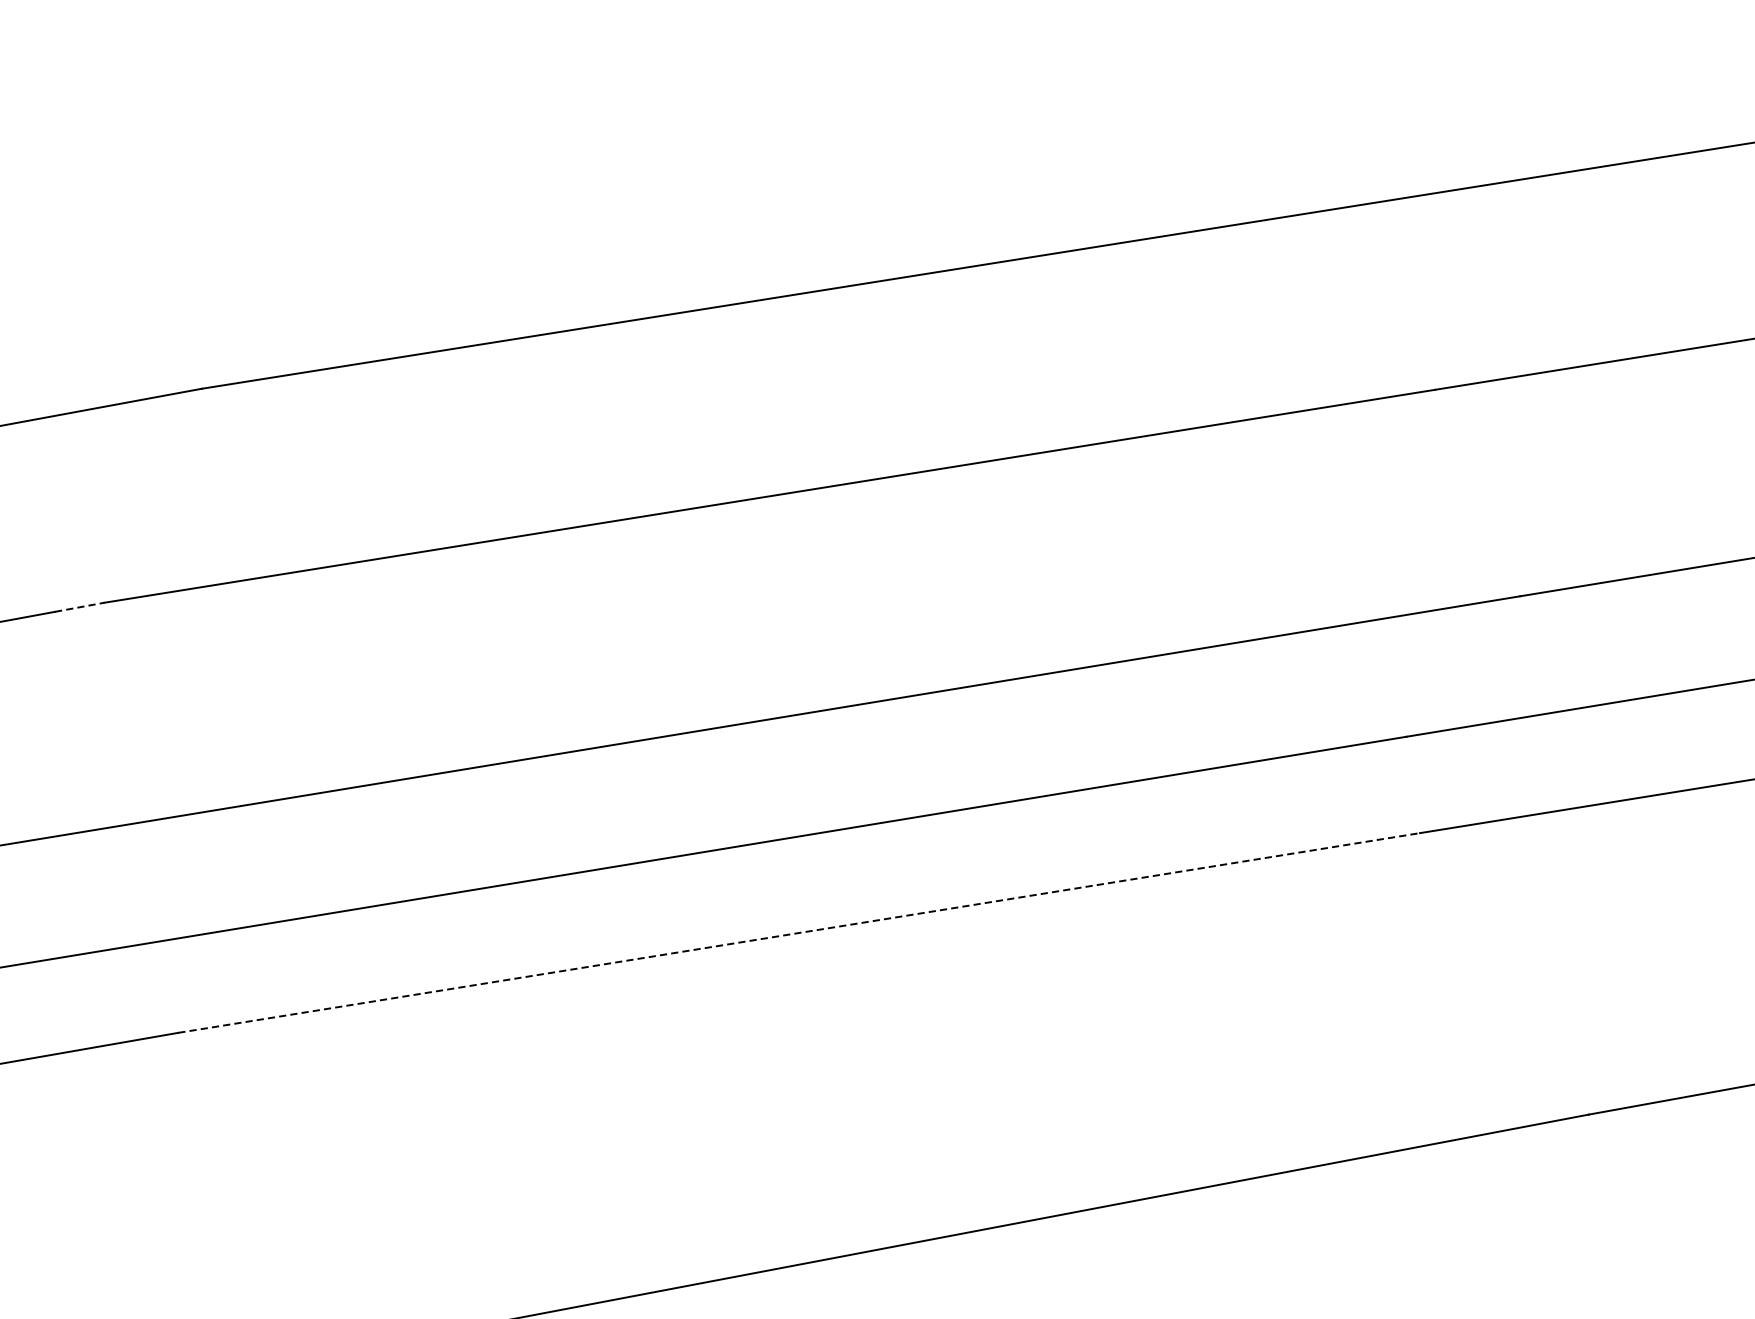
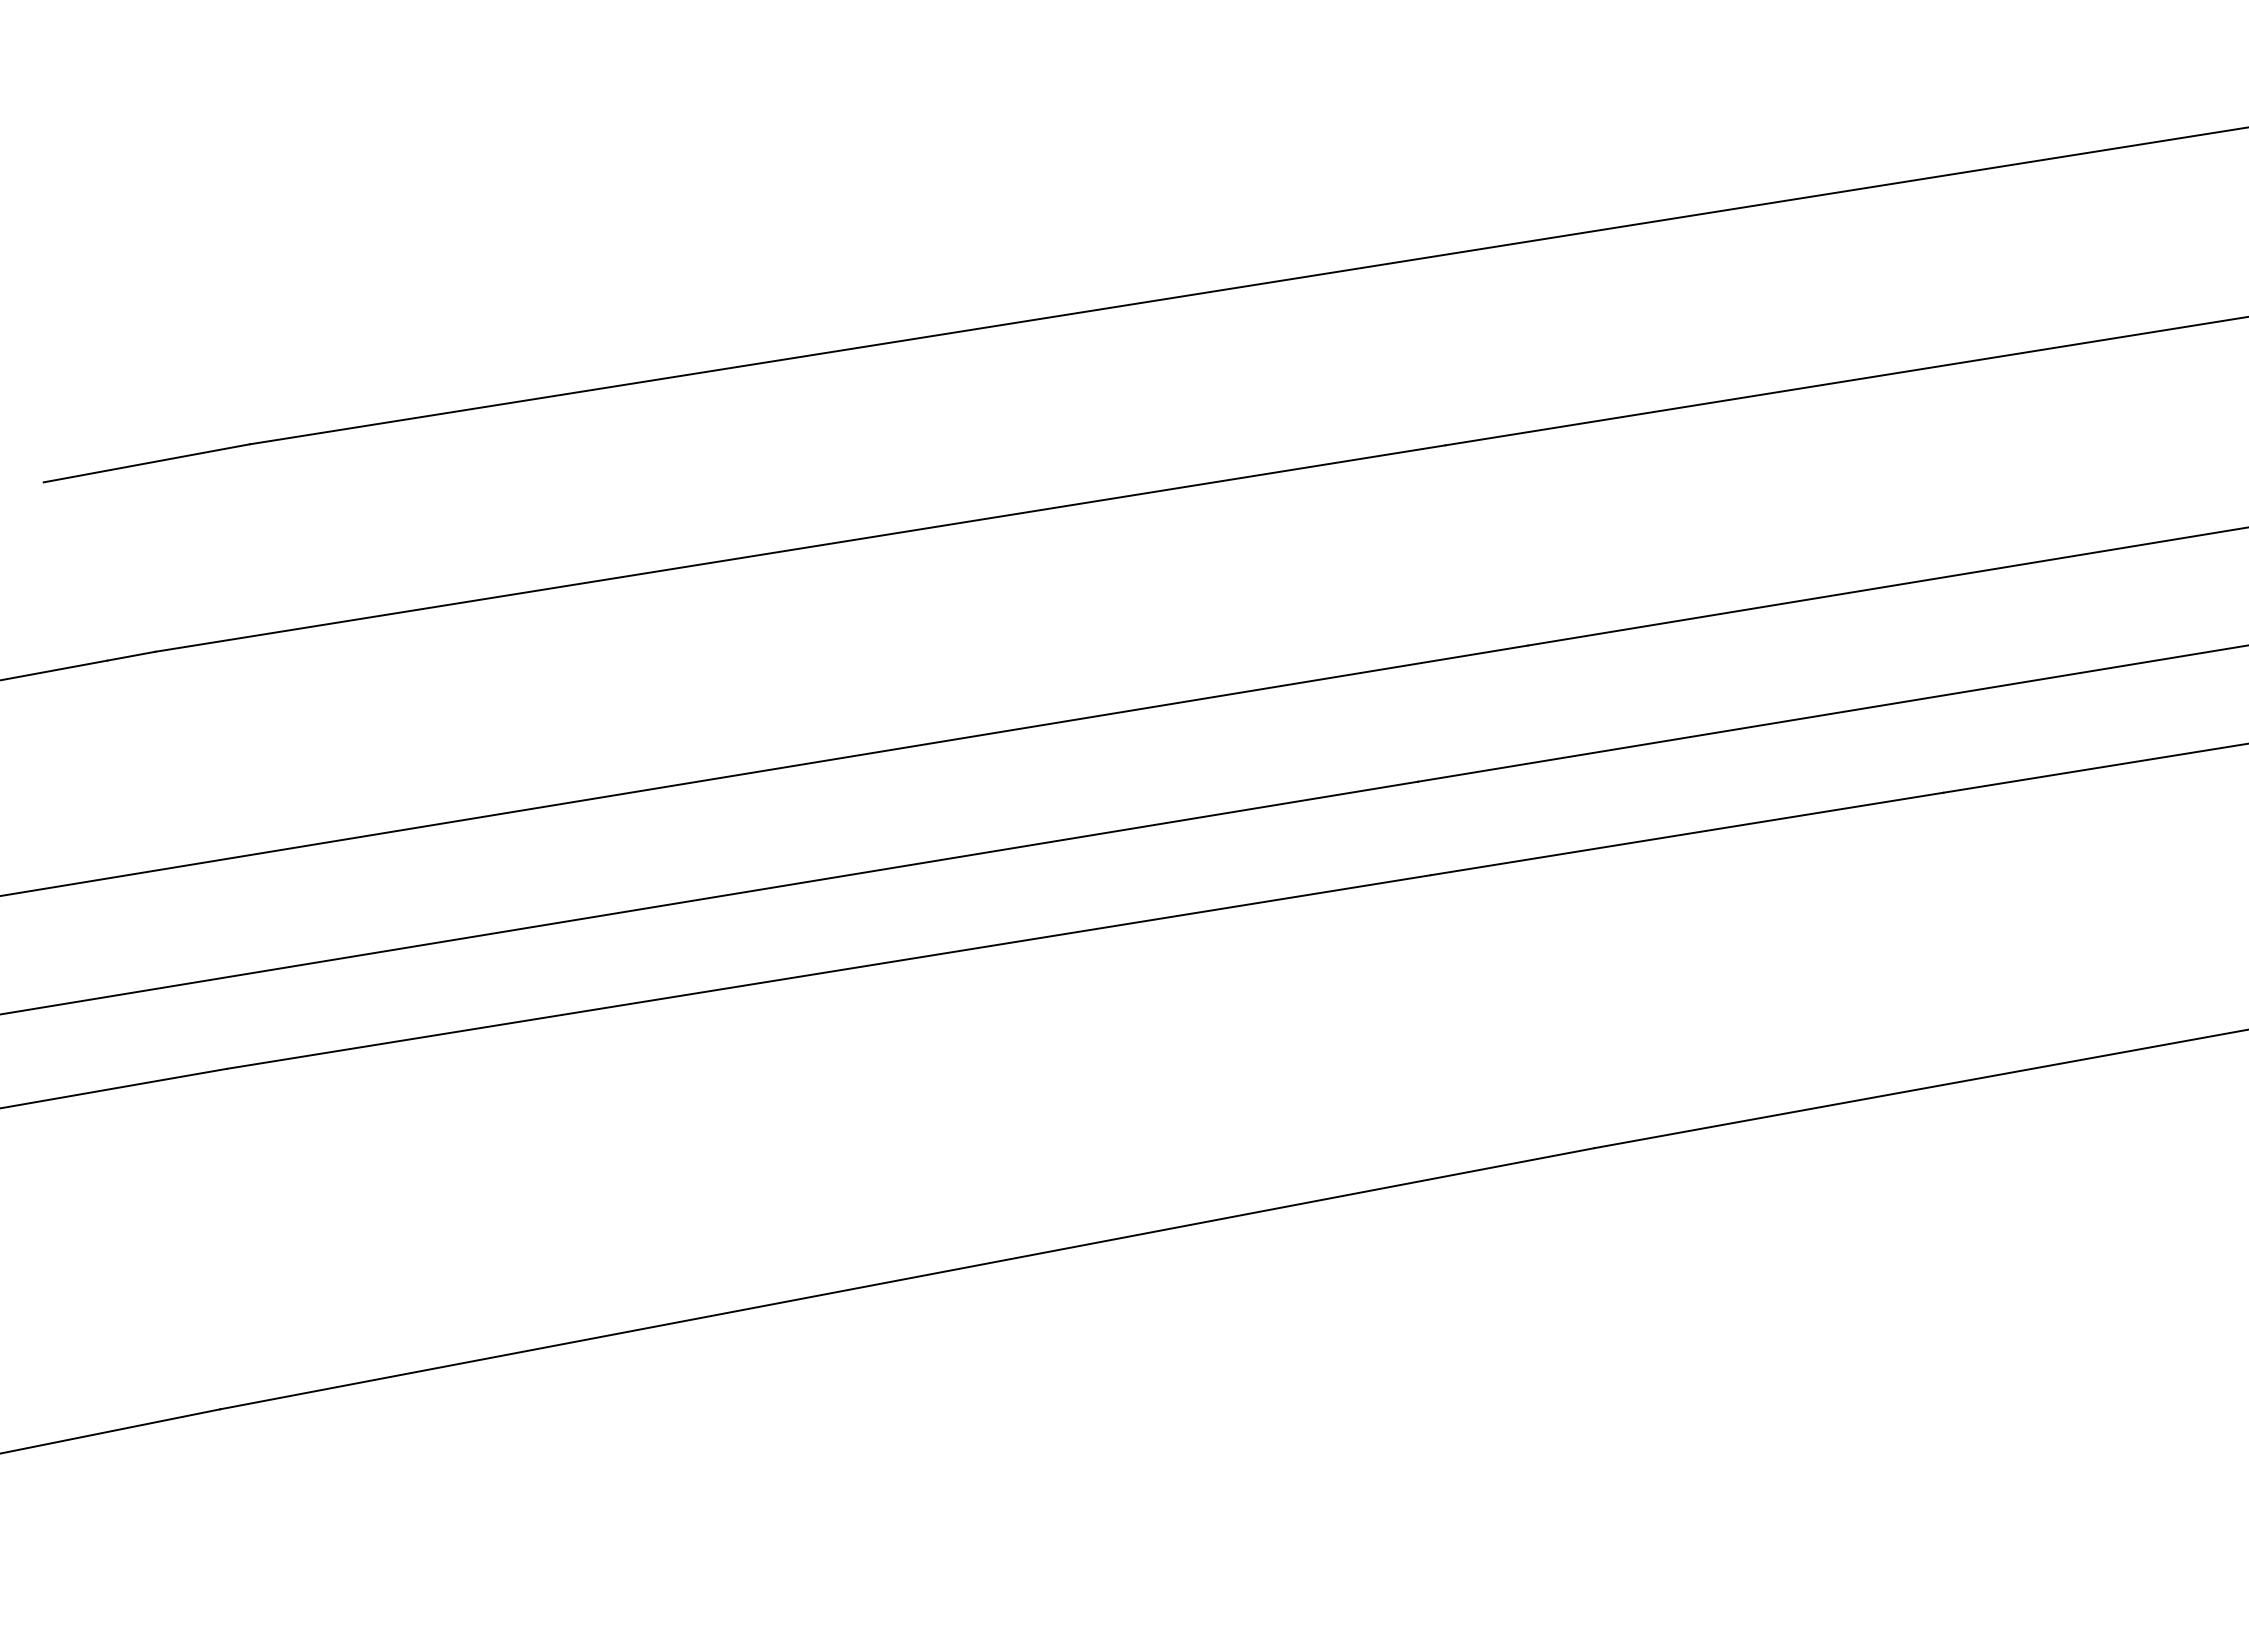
line: (79, 607) -> (131, 656), dashed -> solid
line: (798, 933) -> (828, 972), dashed -> solid

